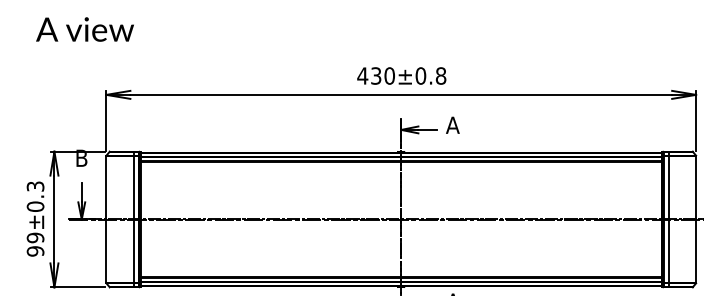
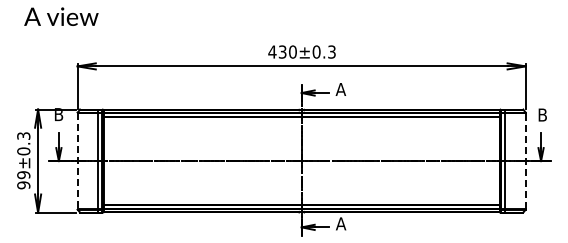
text: (440, 75) -> (331, 51), 430±0.8 -> 430±0.3
line: (695, 218) -> (525, 160), solid -> dashed
line: (106, 220) -> (77, 161), solid -> dashed

